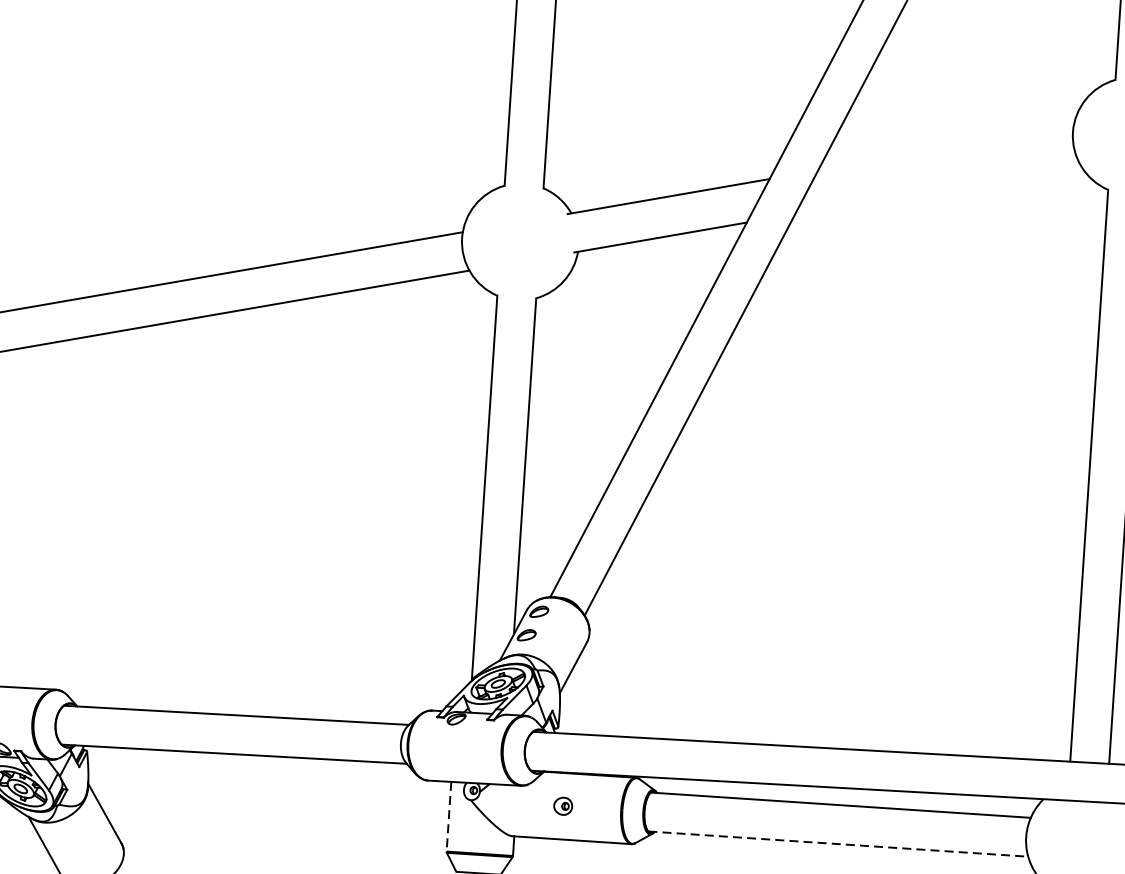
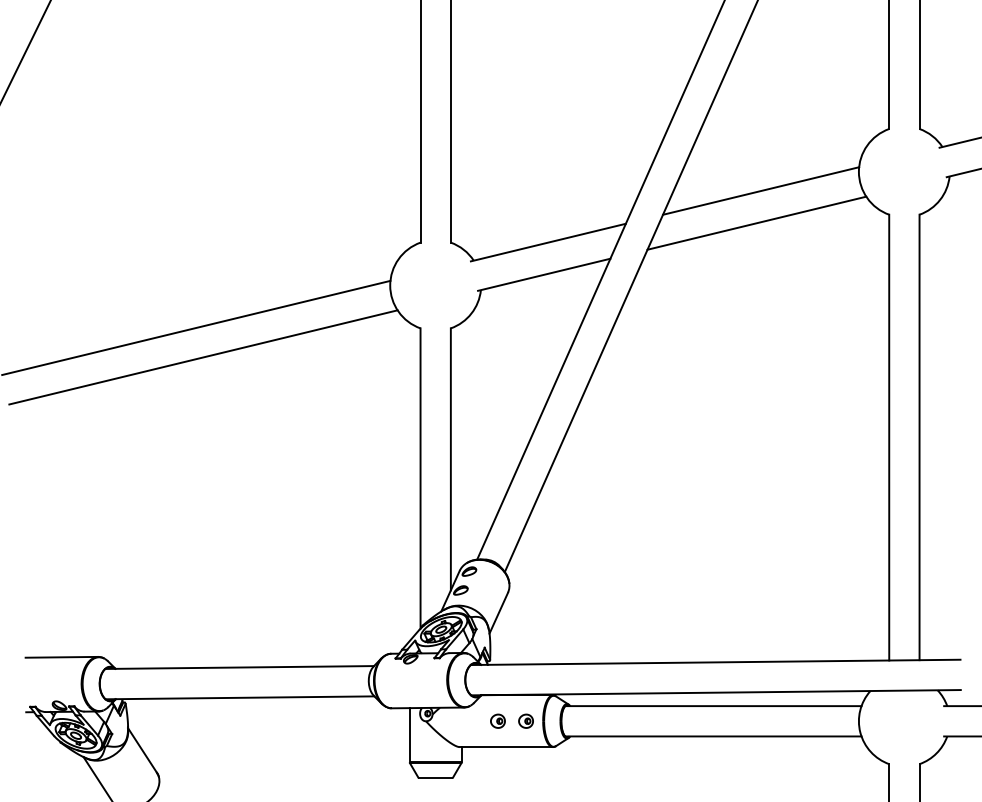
line: (946, 147) -> (761, 190), added
line: (937, 188) -> (756, 222), added
part: (598, 807) -> (525, 720), added
line: (448, 816) -> (409, 735), dashed -> solid
line: (838, 844) -> (713, 736), dashed -> solid

